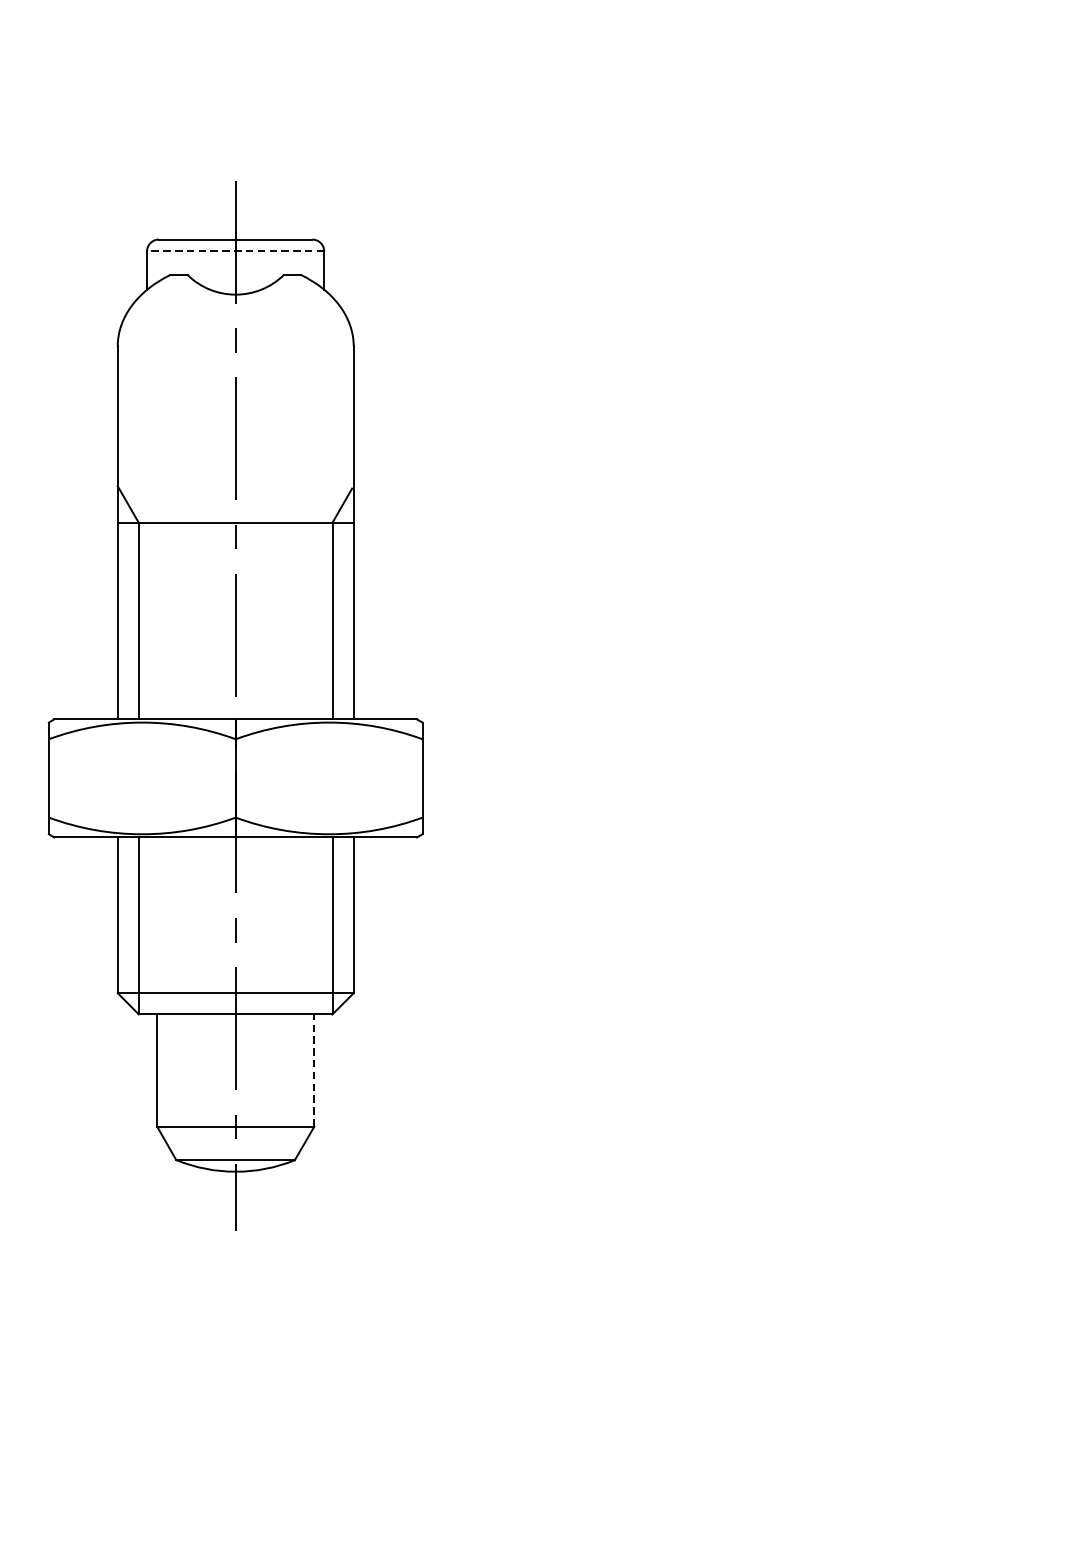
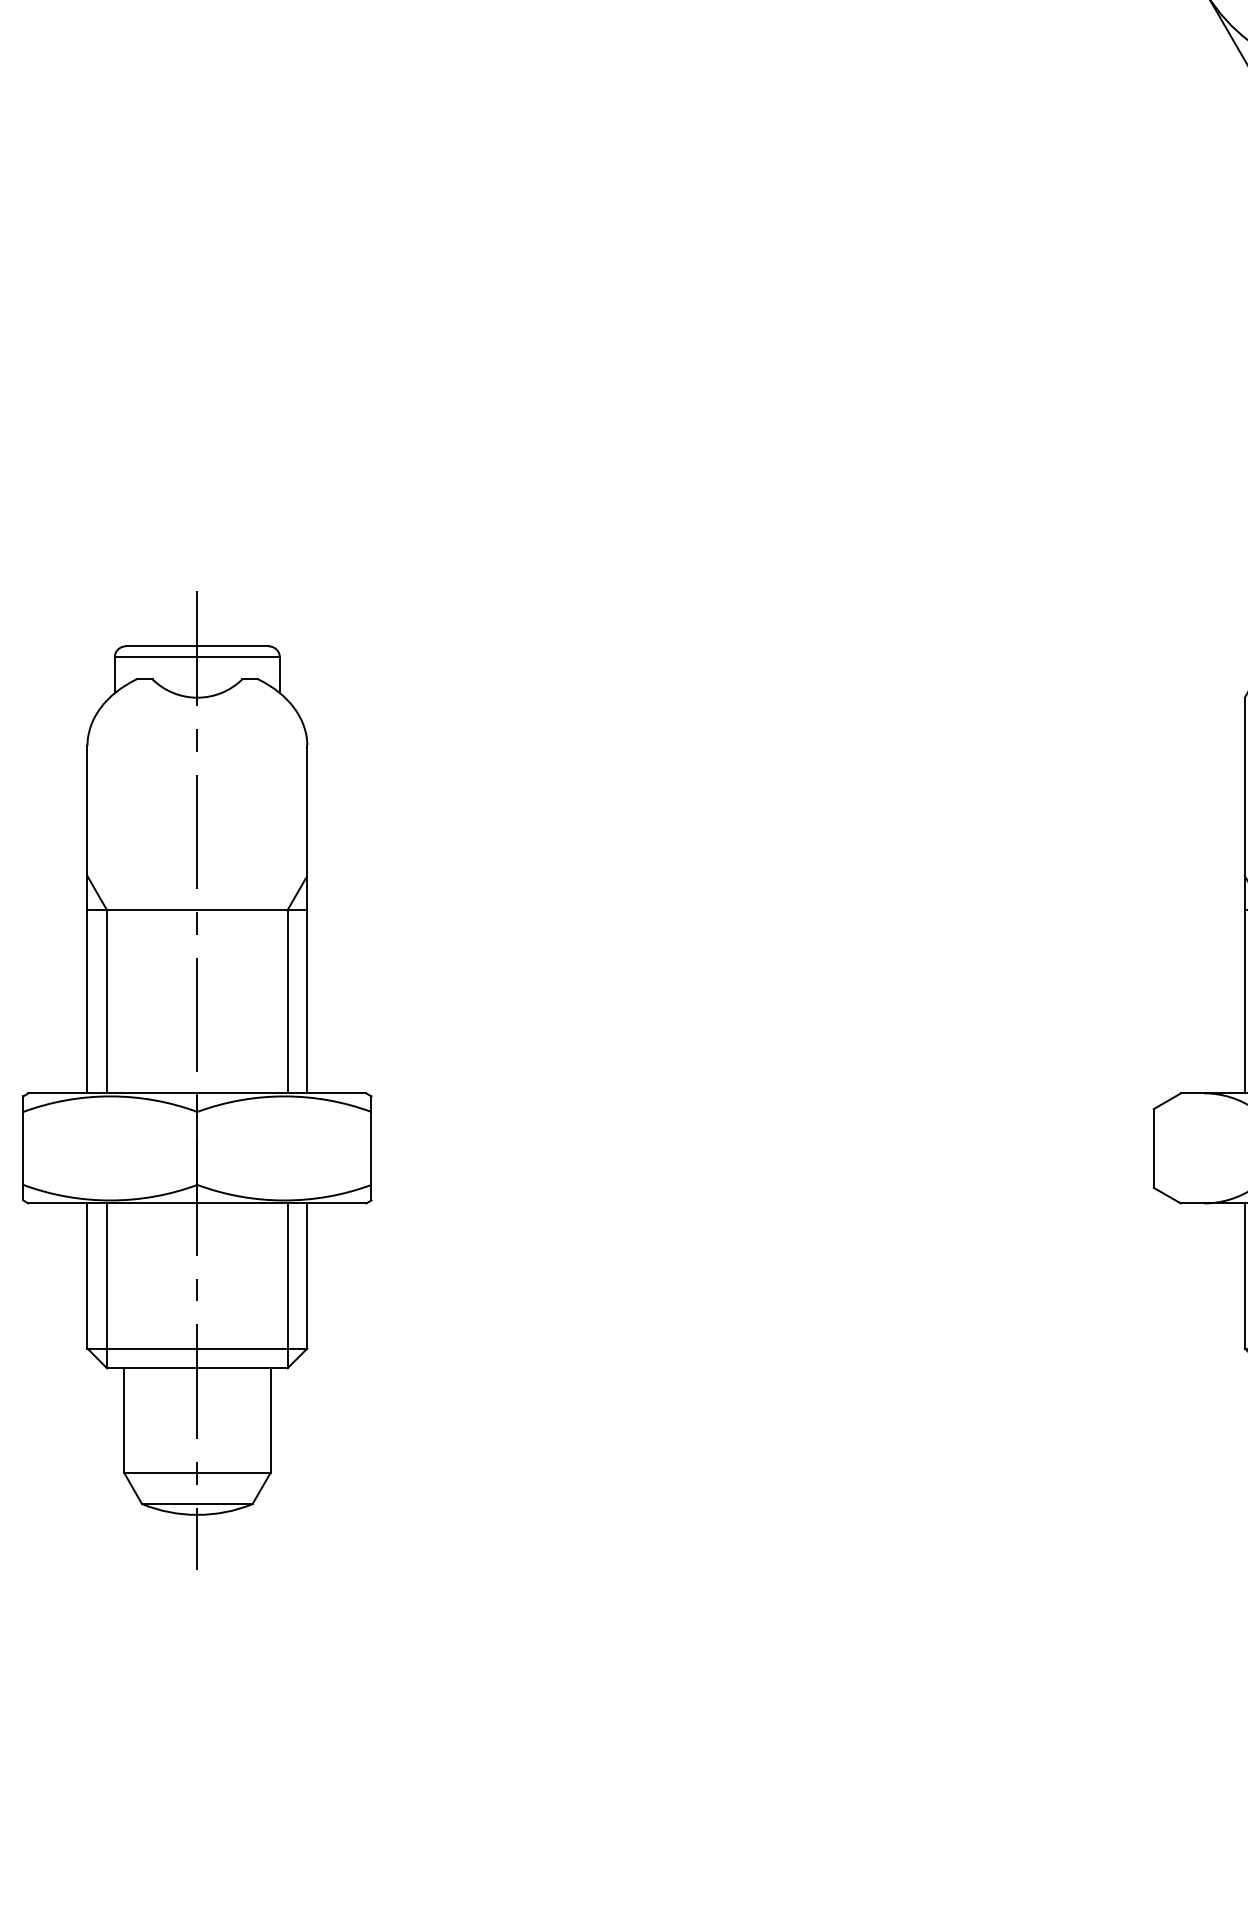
line: (234, 251) -> (196, 657), dashed -> solid
line: (314, 1070) -> (270, 1420), dashed -> solid

